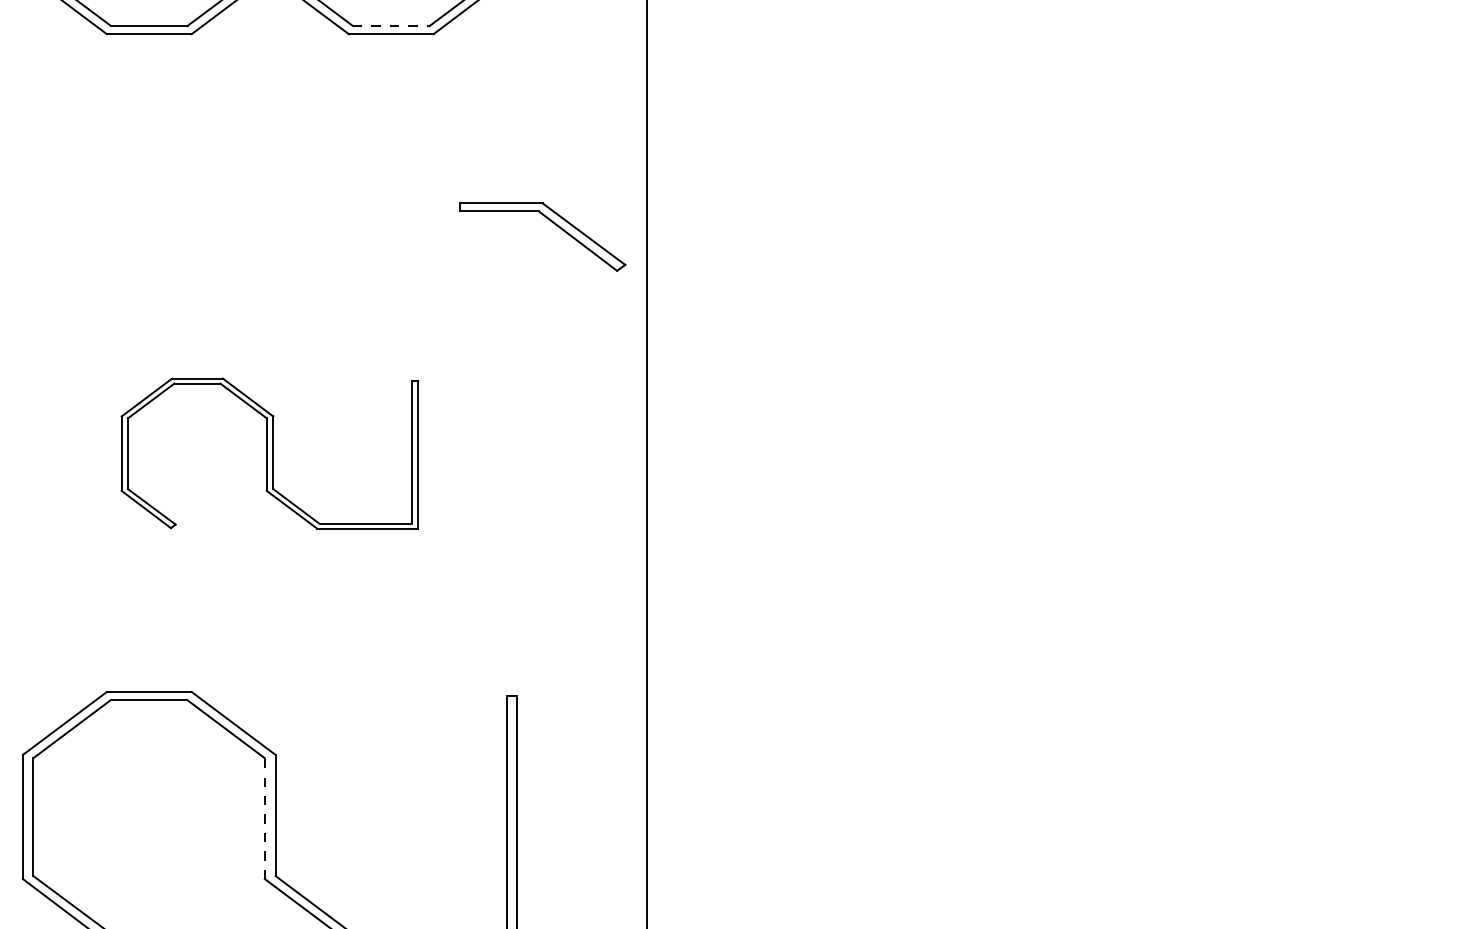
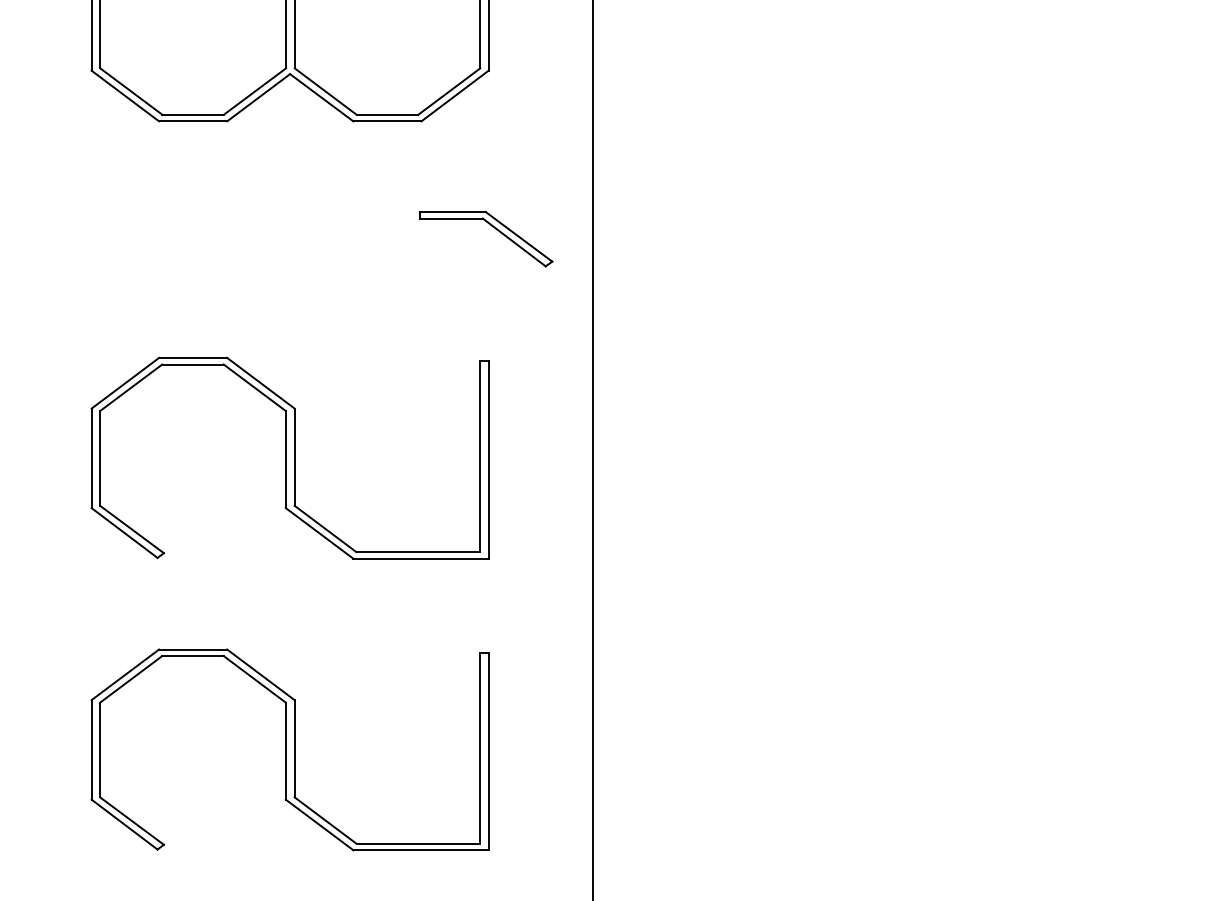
line: (391, 25) -> (387, 114), dashed -> solid
part: (550, 222) -> (492, 227), moved
part: (269, 452) -> (289, 457), size x1.67
line: (264, 818) -> (285, 751), dashed -> solid

